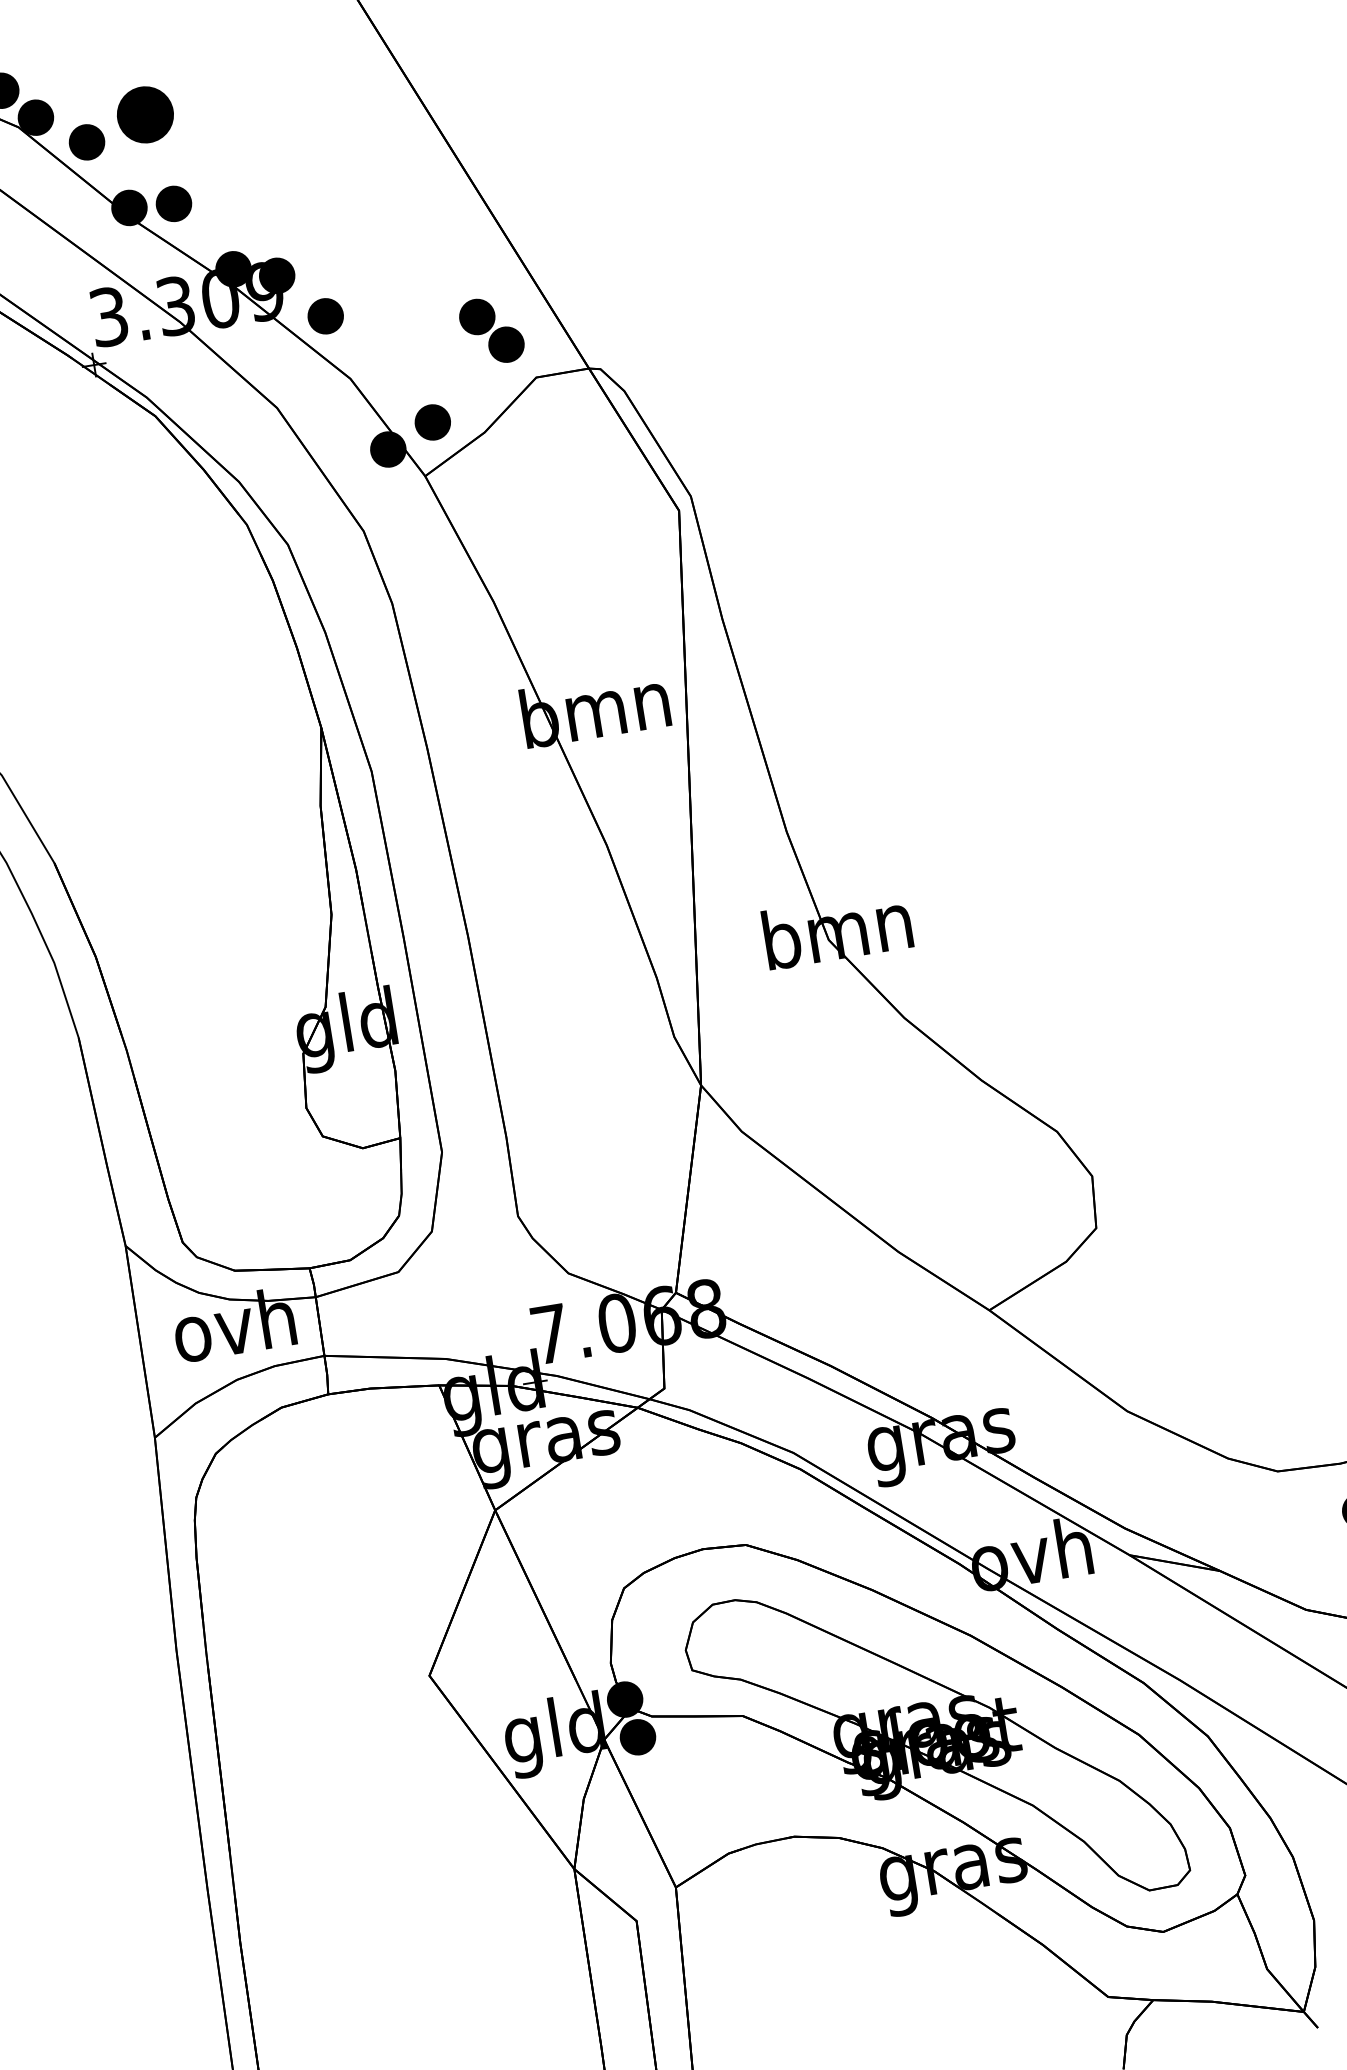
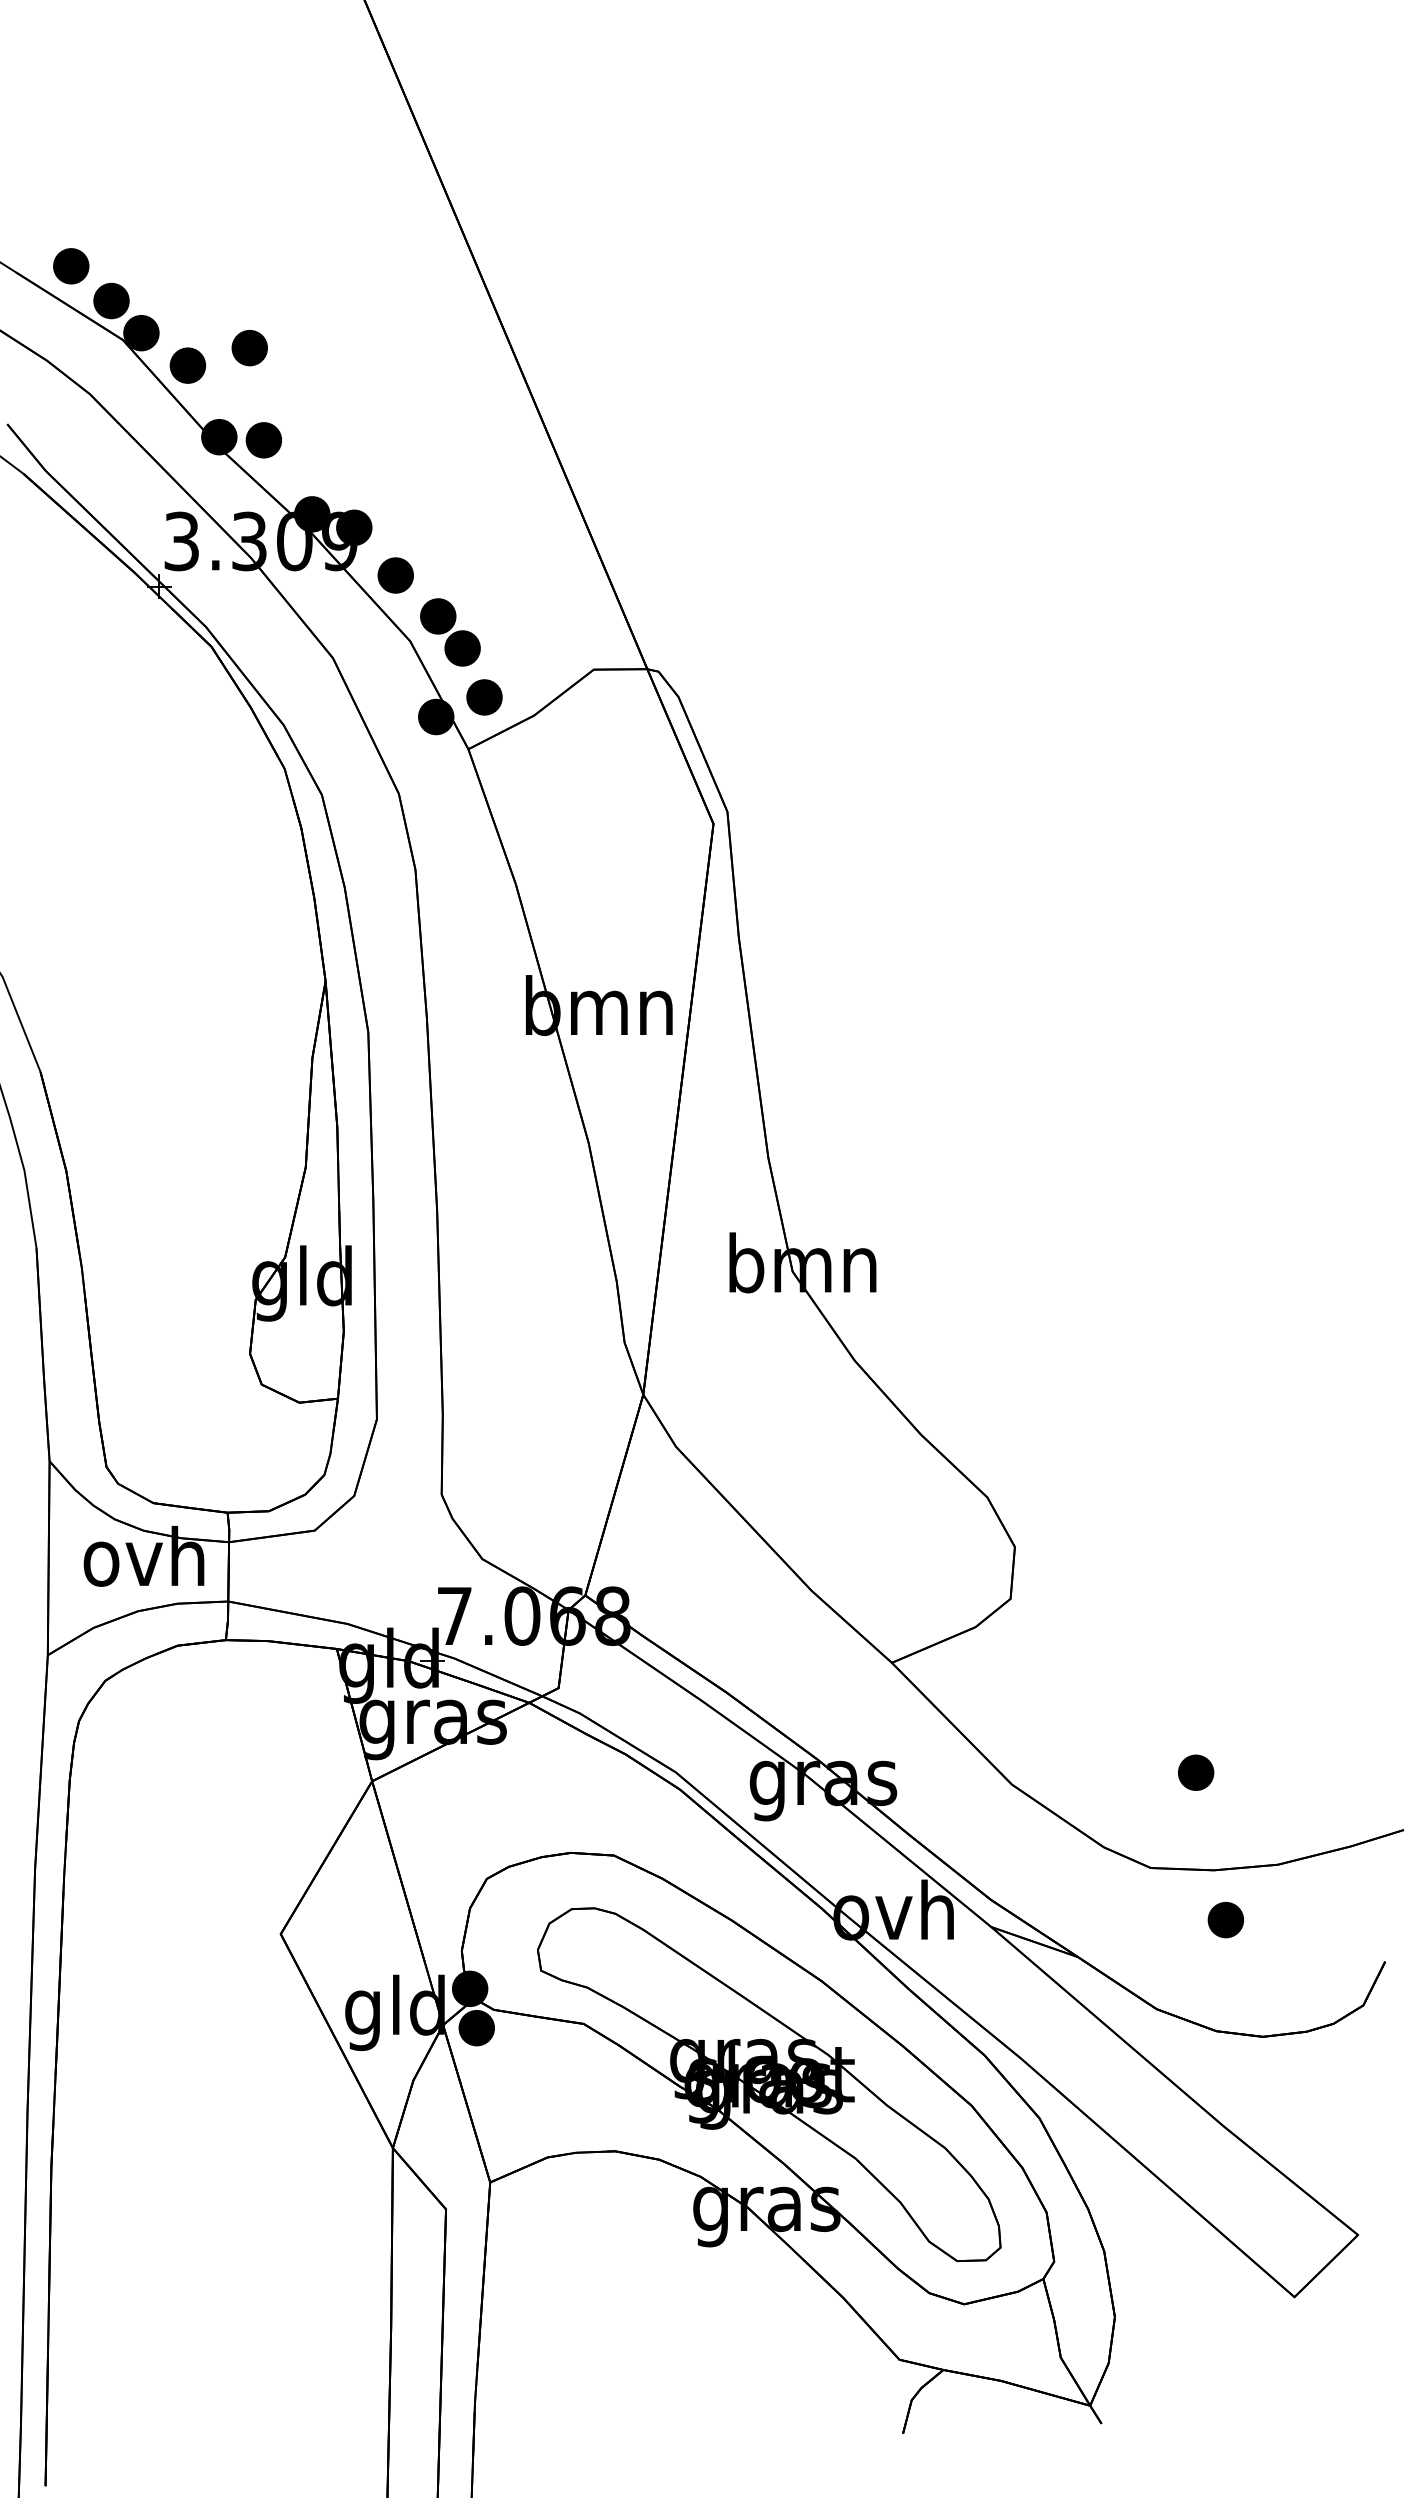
part: (145, 115) -> (249, 348), size x0.62
part: (491, 330) -> (450, 632), moved
part: (1307, 1369) -> (1196, 1772), added

